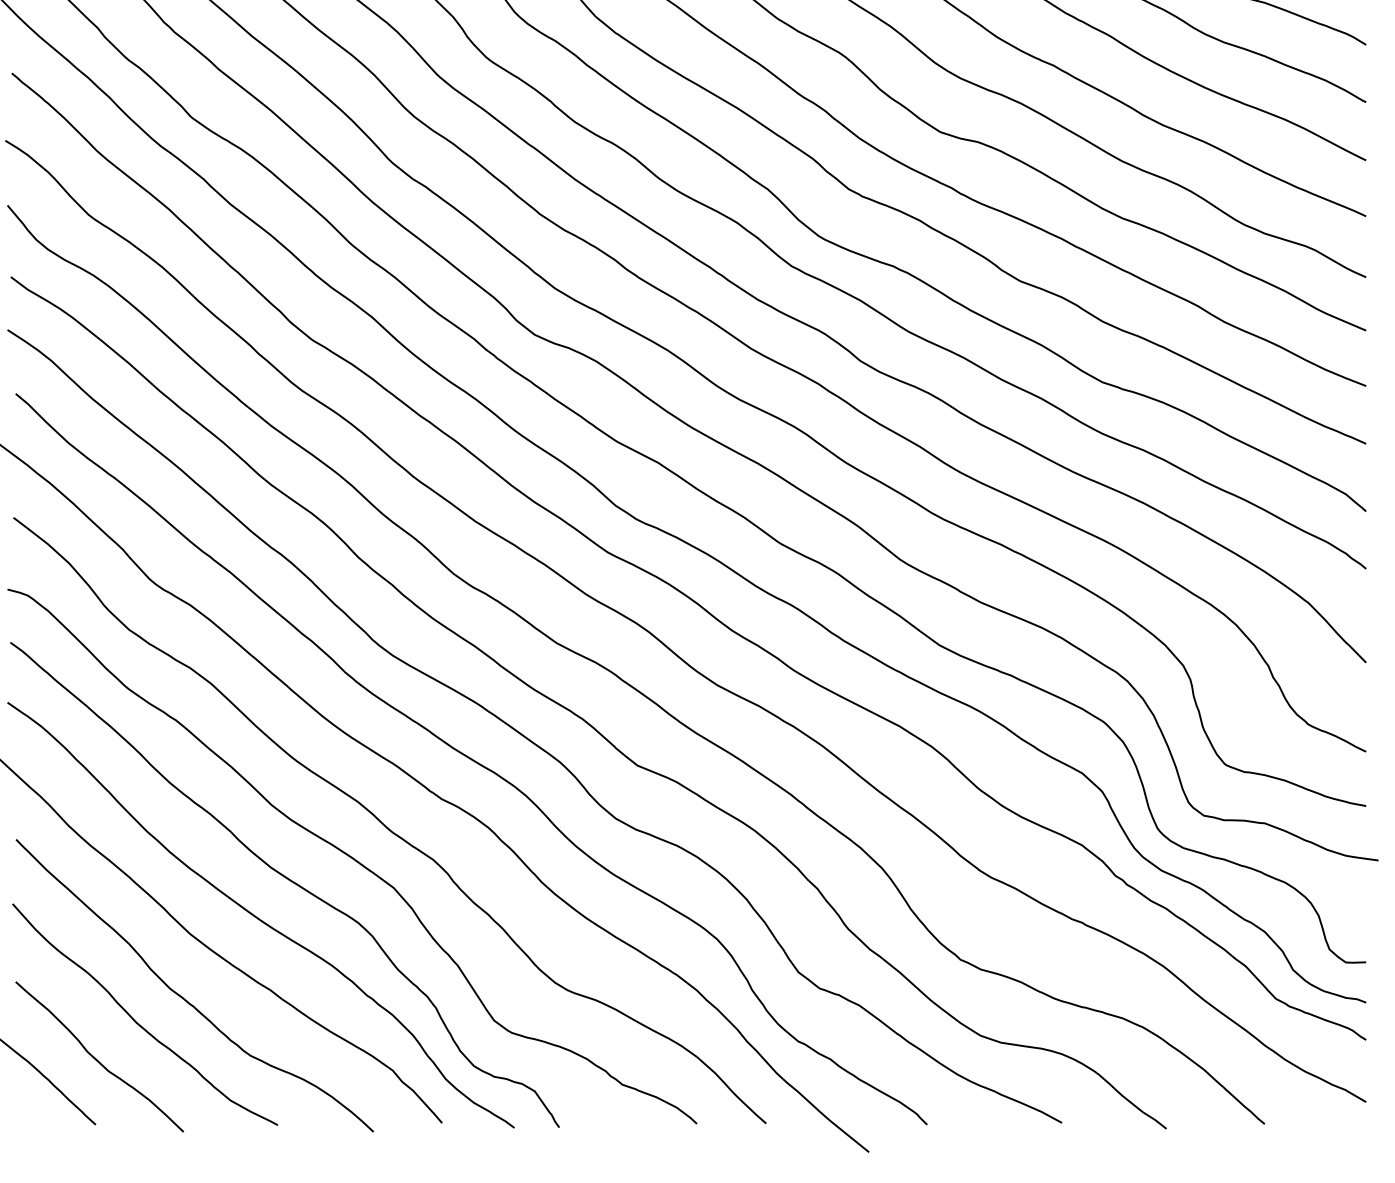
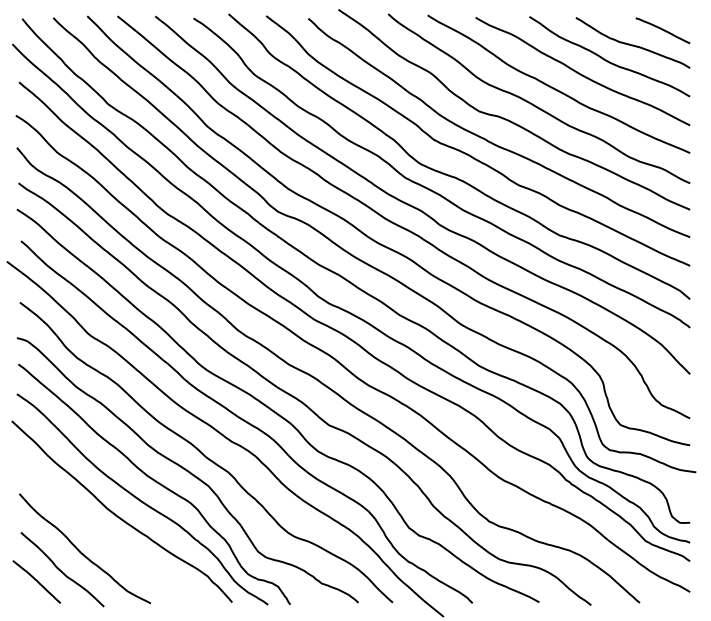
curve: (184, 996) -> (104, 539), removed

